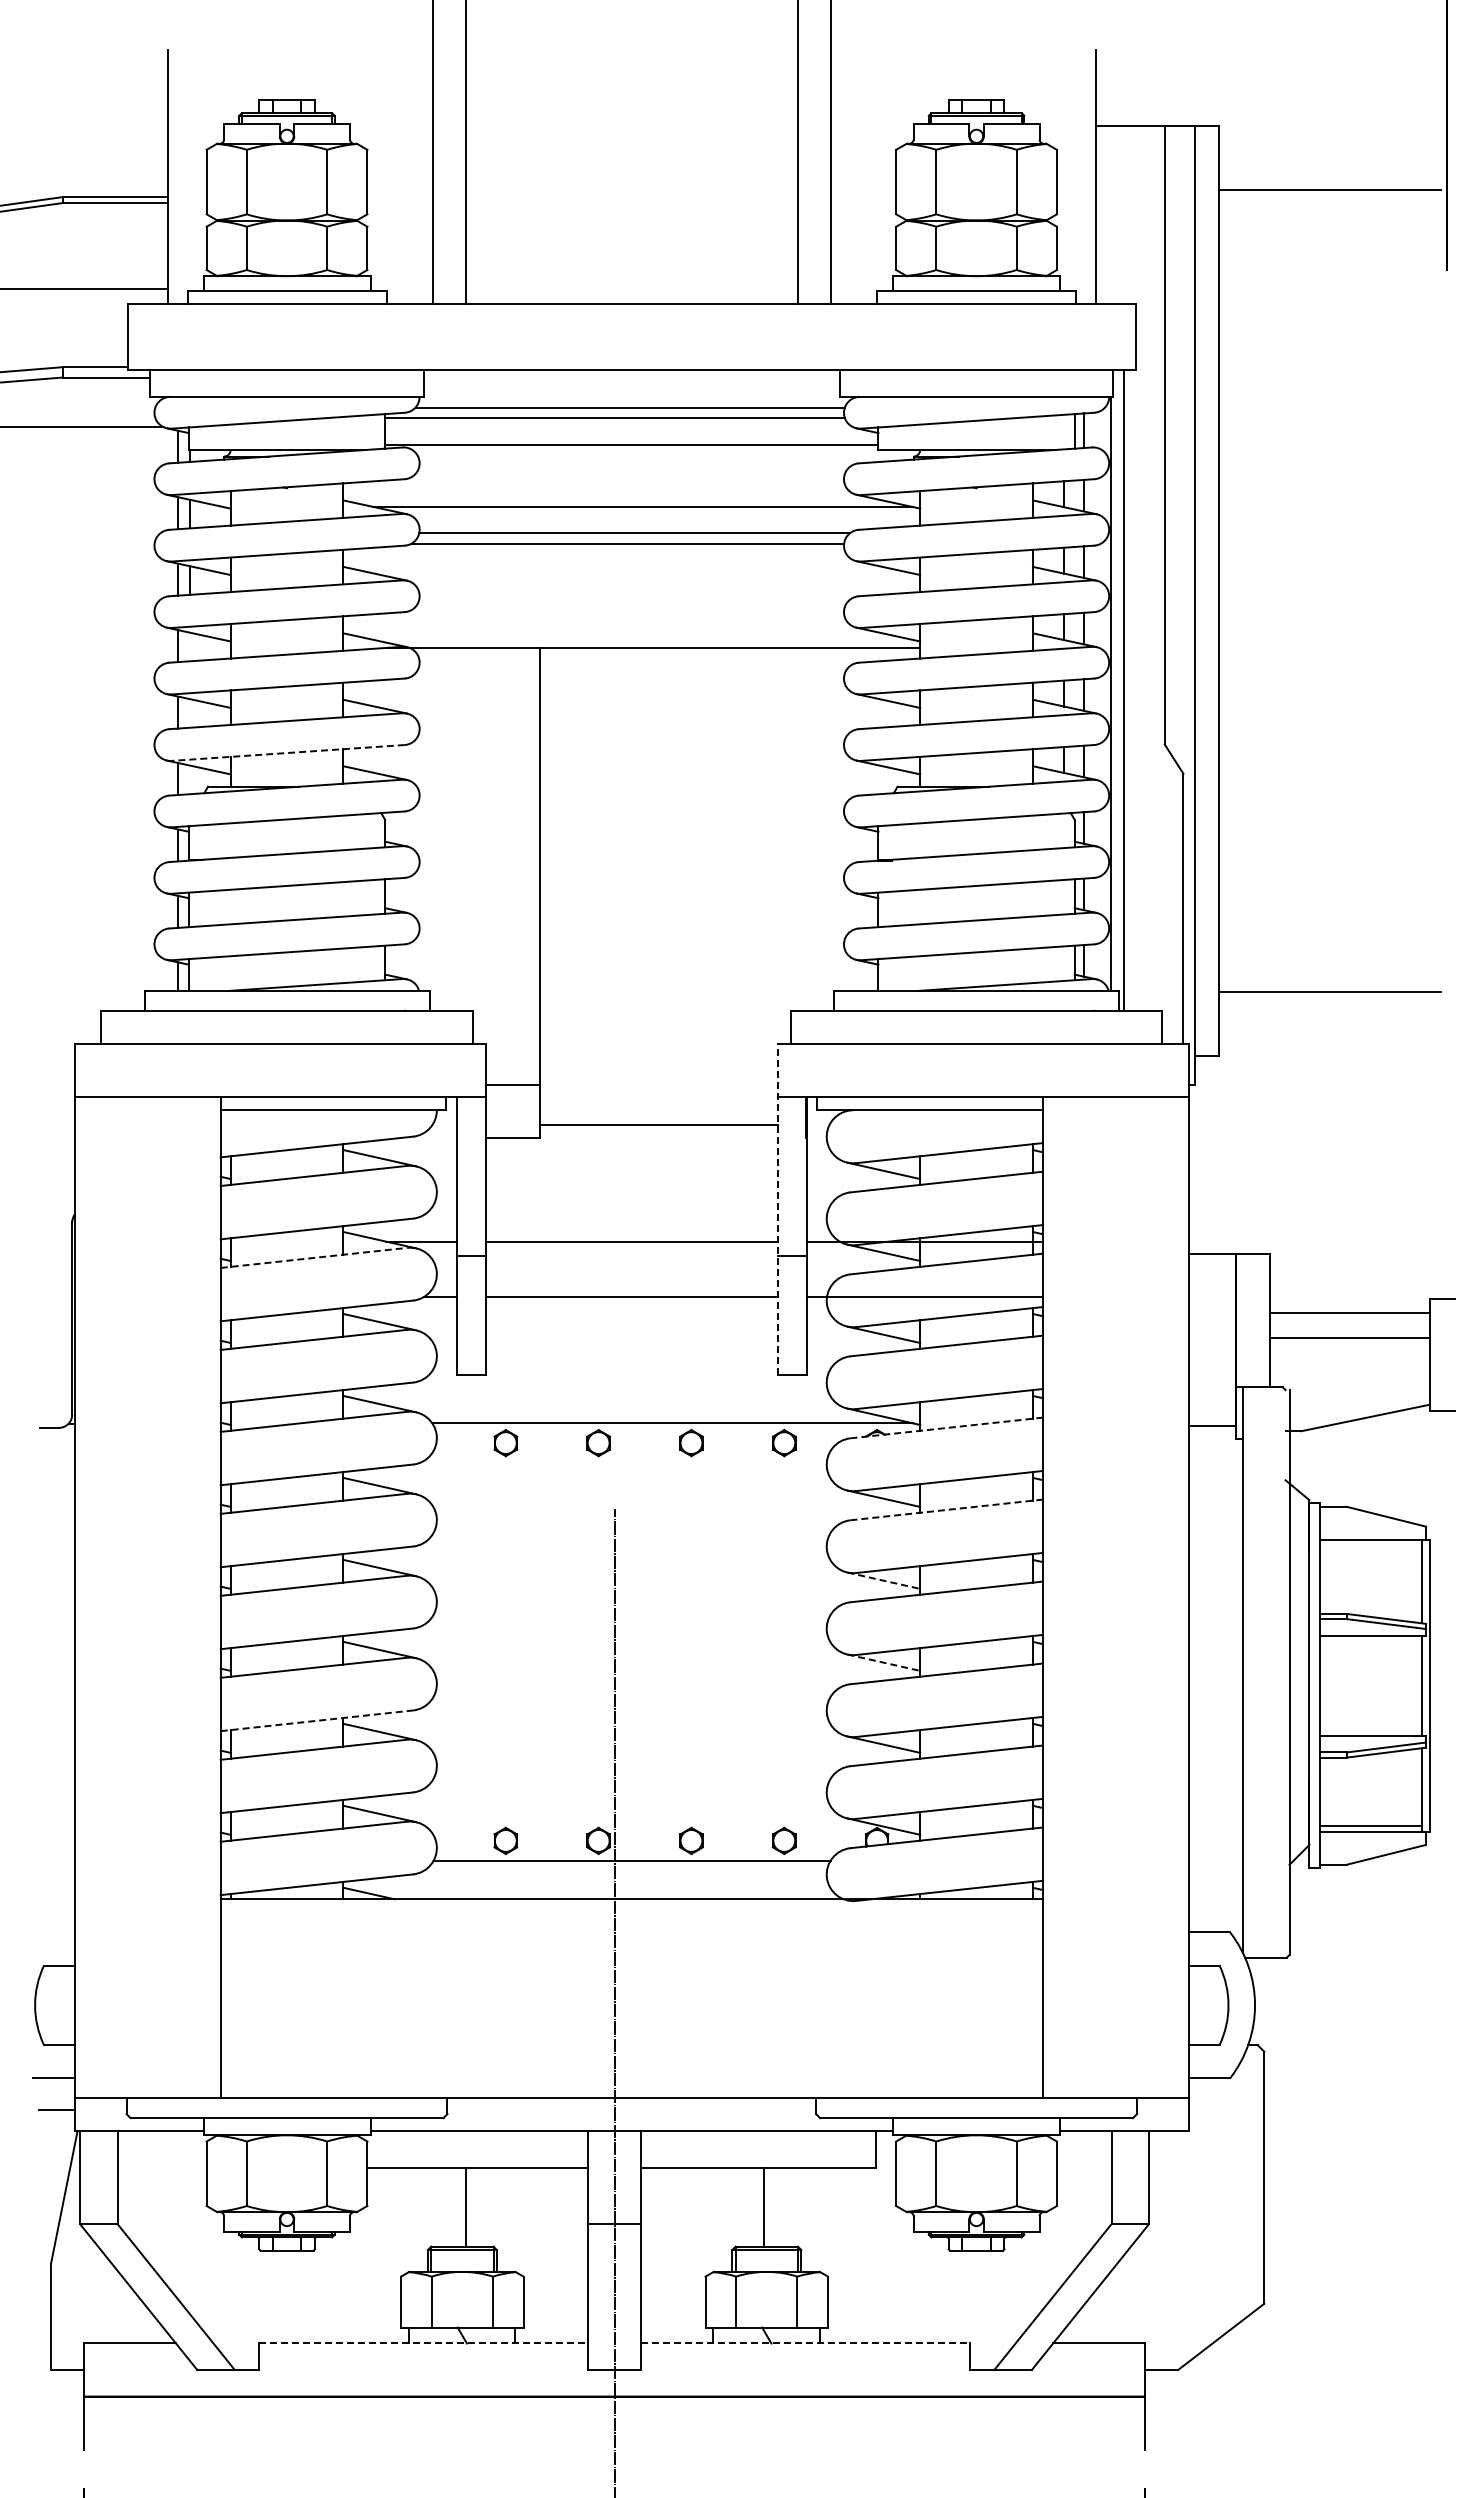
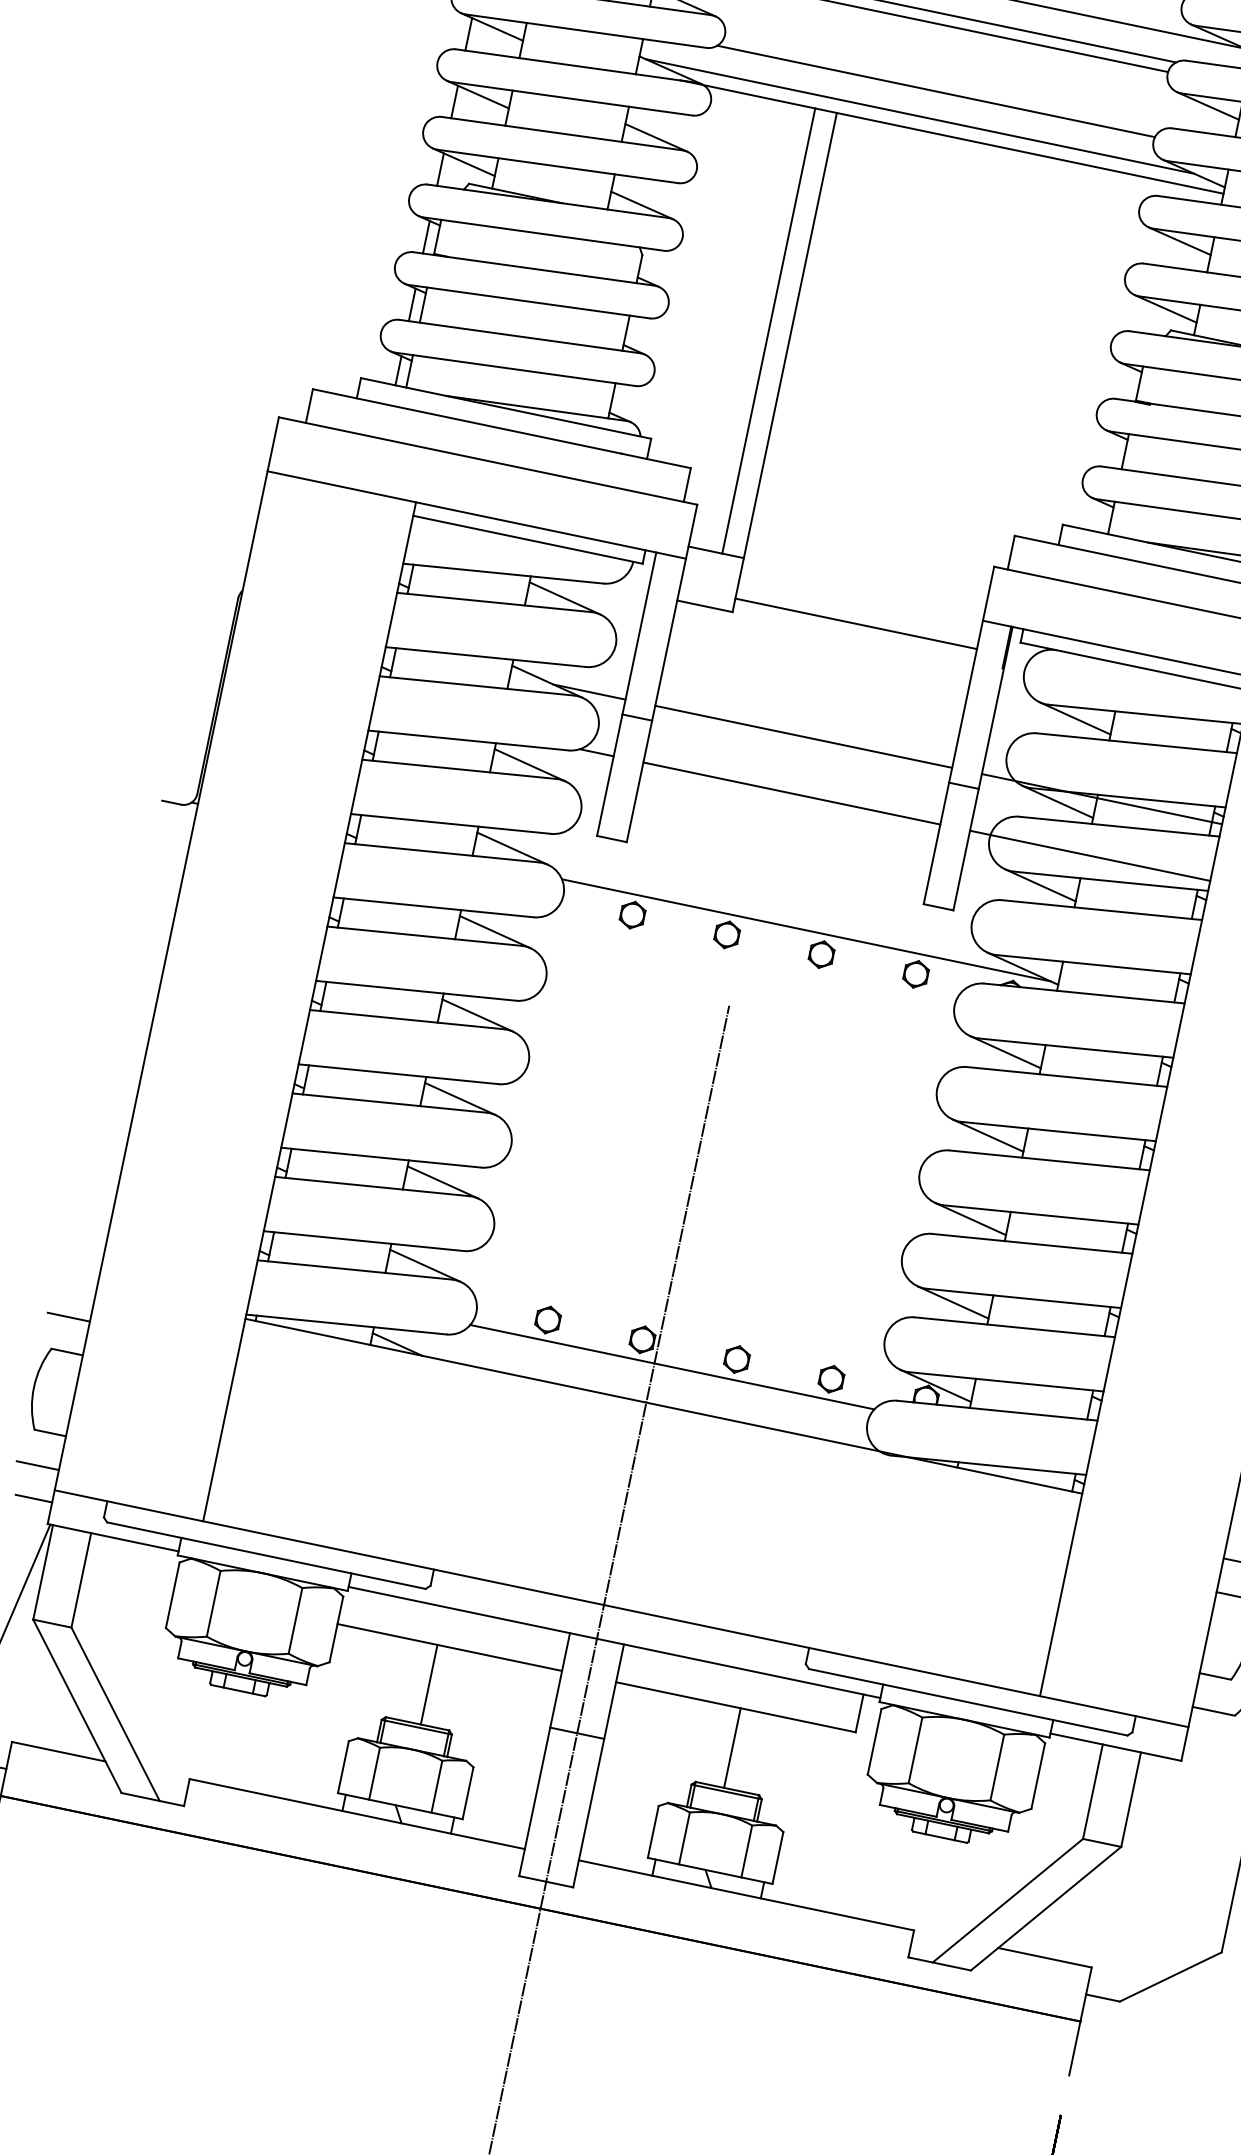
line: (629, 607) -> (936, 90), added
line: (618, 634) -> (919, 116), added
line: (288, 752) -> (558, 166), dashed -> solid
line: (519, 866) -> (769, 331), added
line: (777, 1209) -> (958, 735), dashed -> solid
line: (314, 1257) -> (477, 685), dashed -> solid
line: (946, 1427) -> (1084, 993), dashed -> solid
line: (946, 1509) -> (1067, 1076), dashed -> solid
line: (884, 1580) -> (988, 1135), dashed -> solid
line: (884, 1662) -> (971, 1219), dashed -> solid
line: (316, 1720) -> (380, 1157), dashed -> solid
line: (53, 1932) -> (68, 1317), added
line: (423, 2343) -> (357, 1814), dashed -> solid
line: (805, 2343) -> (746, 1895), dashed -> solid

